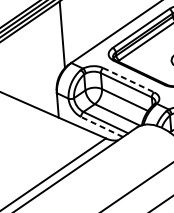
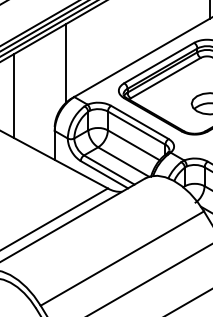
line: (20, 66) -> (14, 96), added
line: (129, 80) -> (140, 122), dashed -> solid
line: (102, 126) -> (104, 174), dashed -> solid

